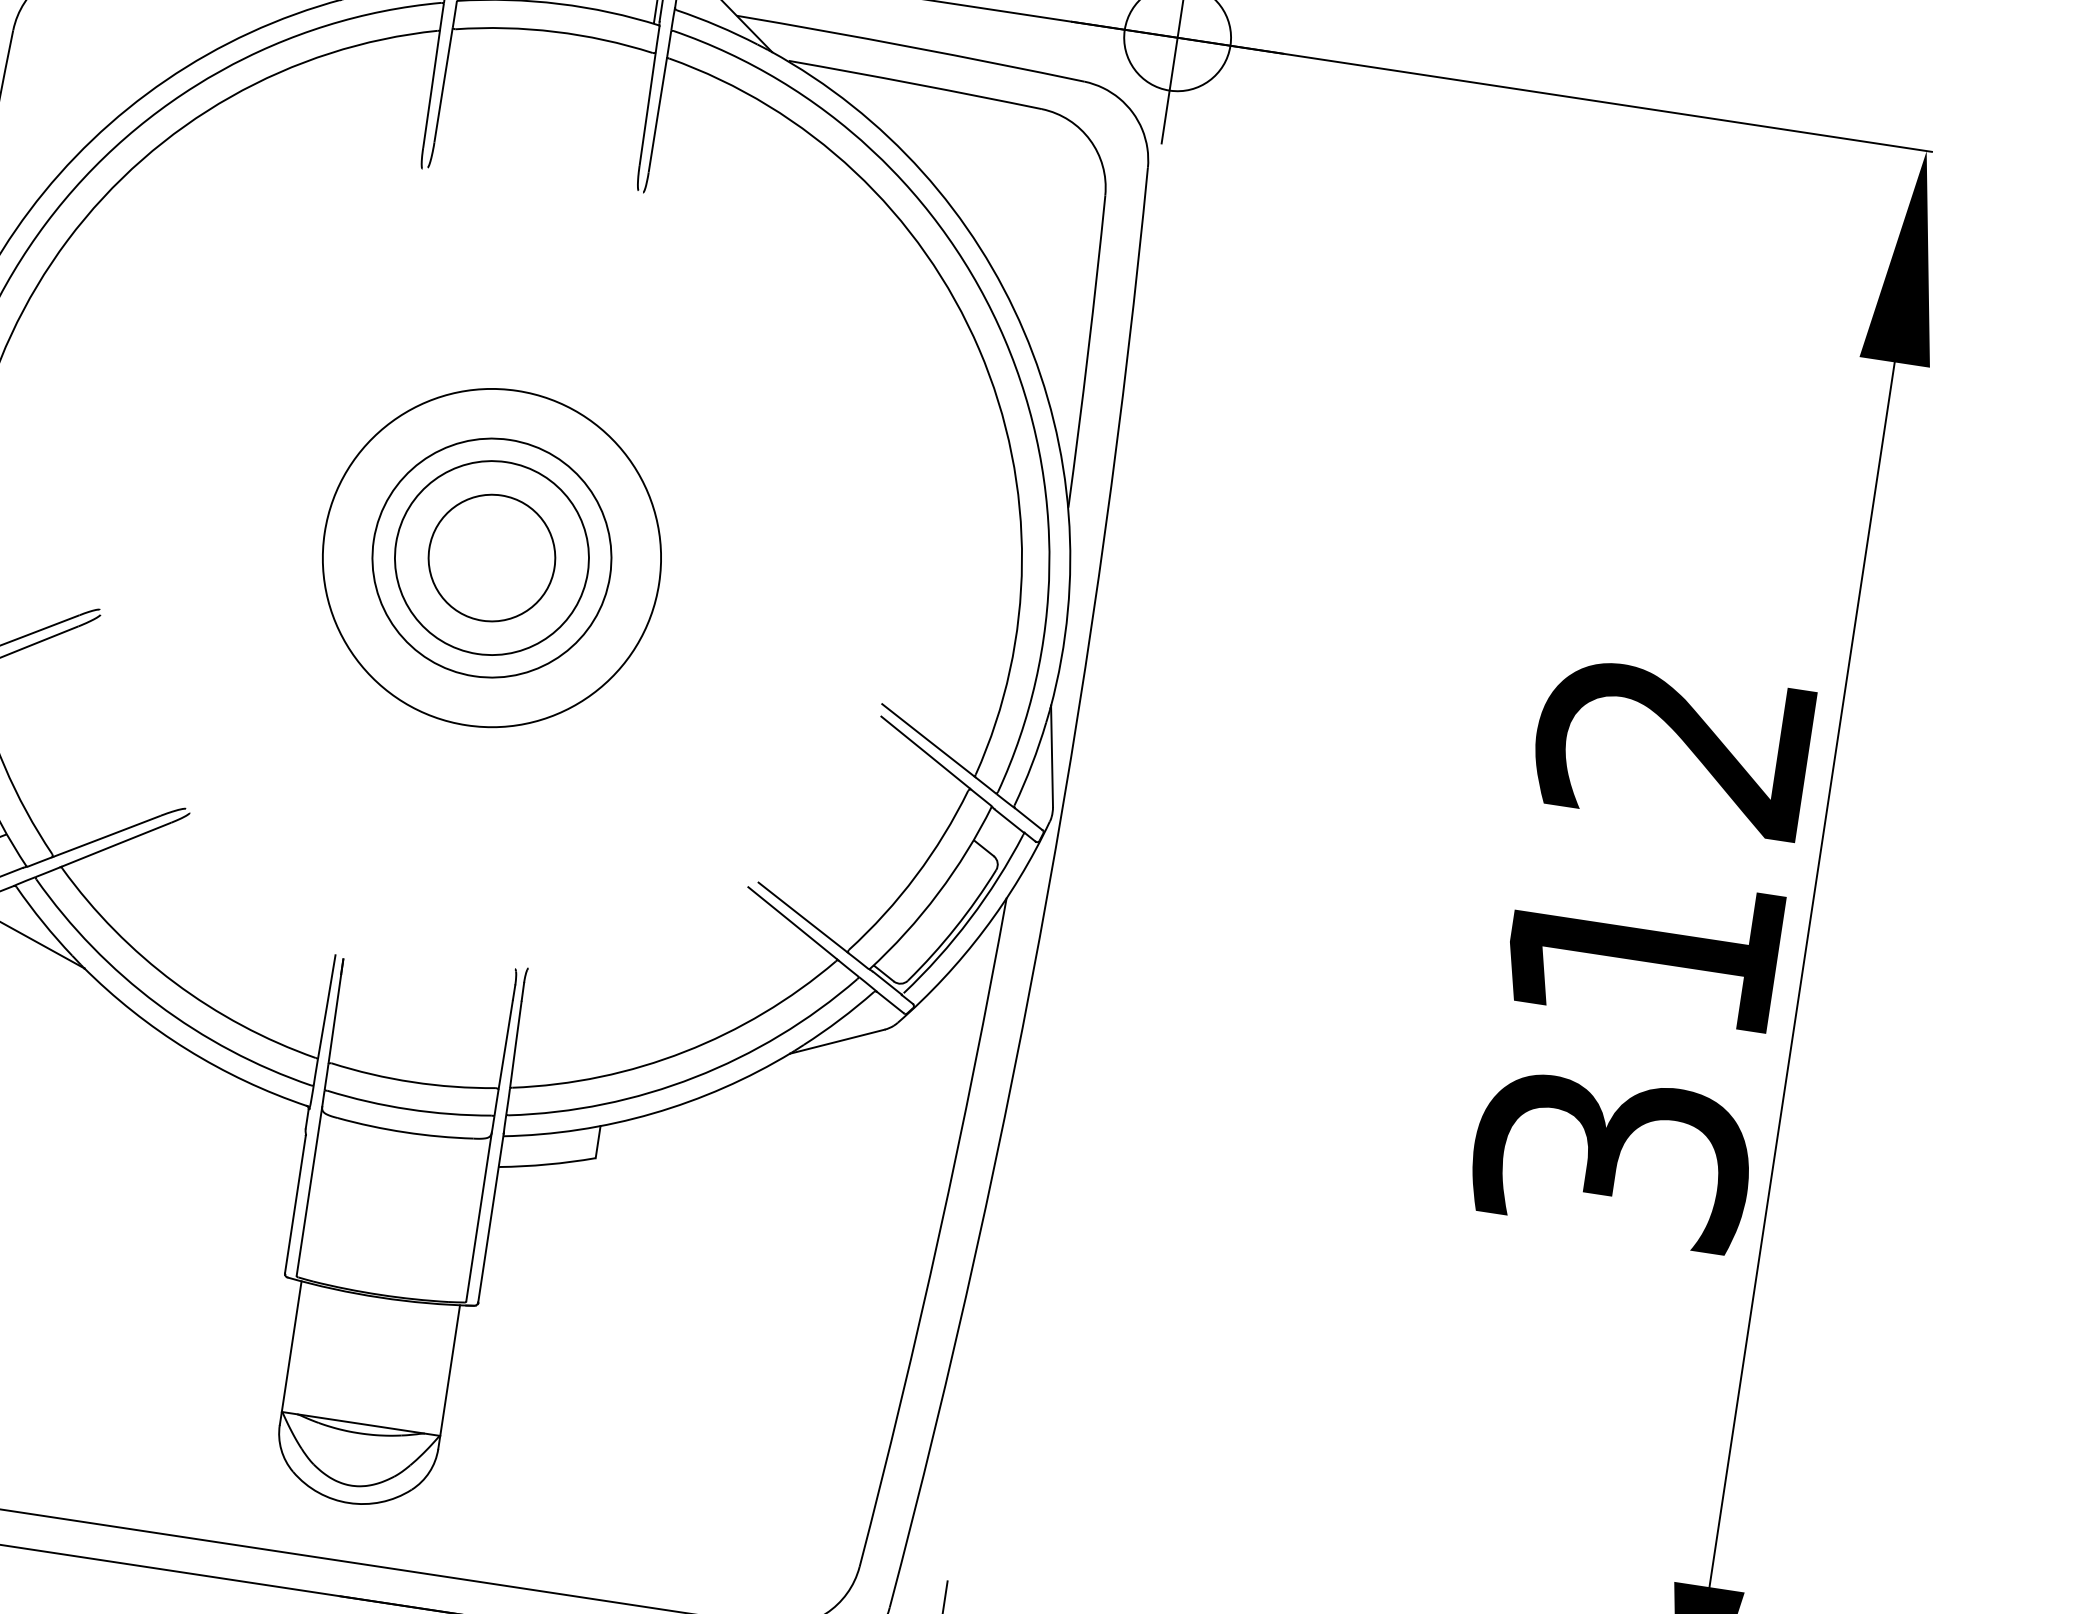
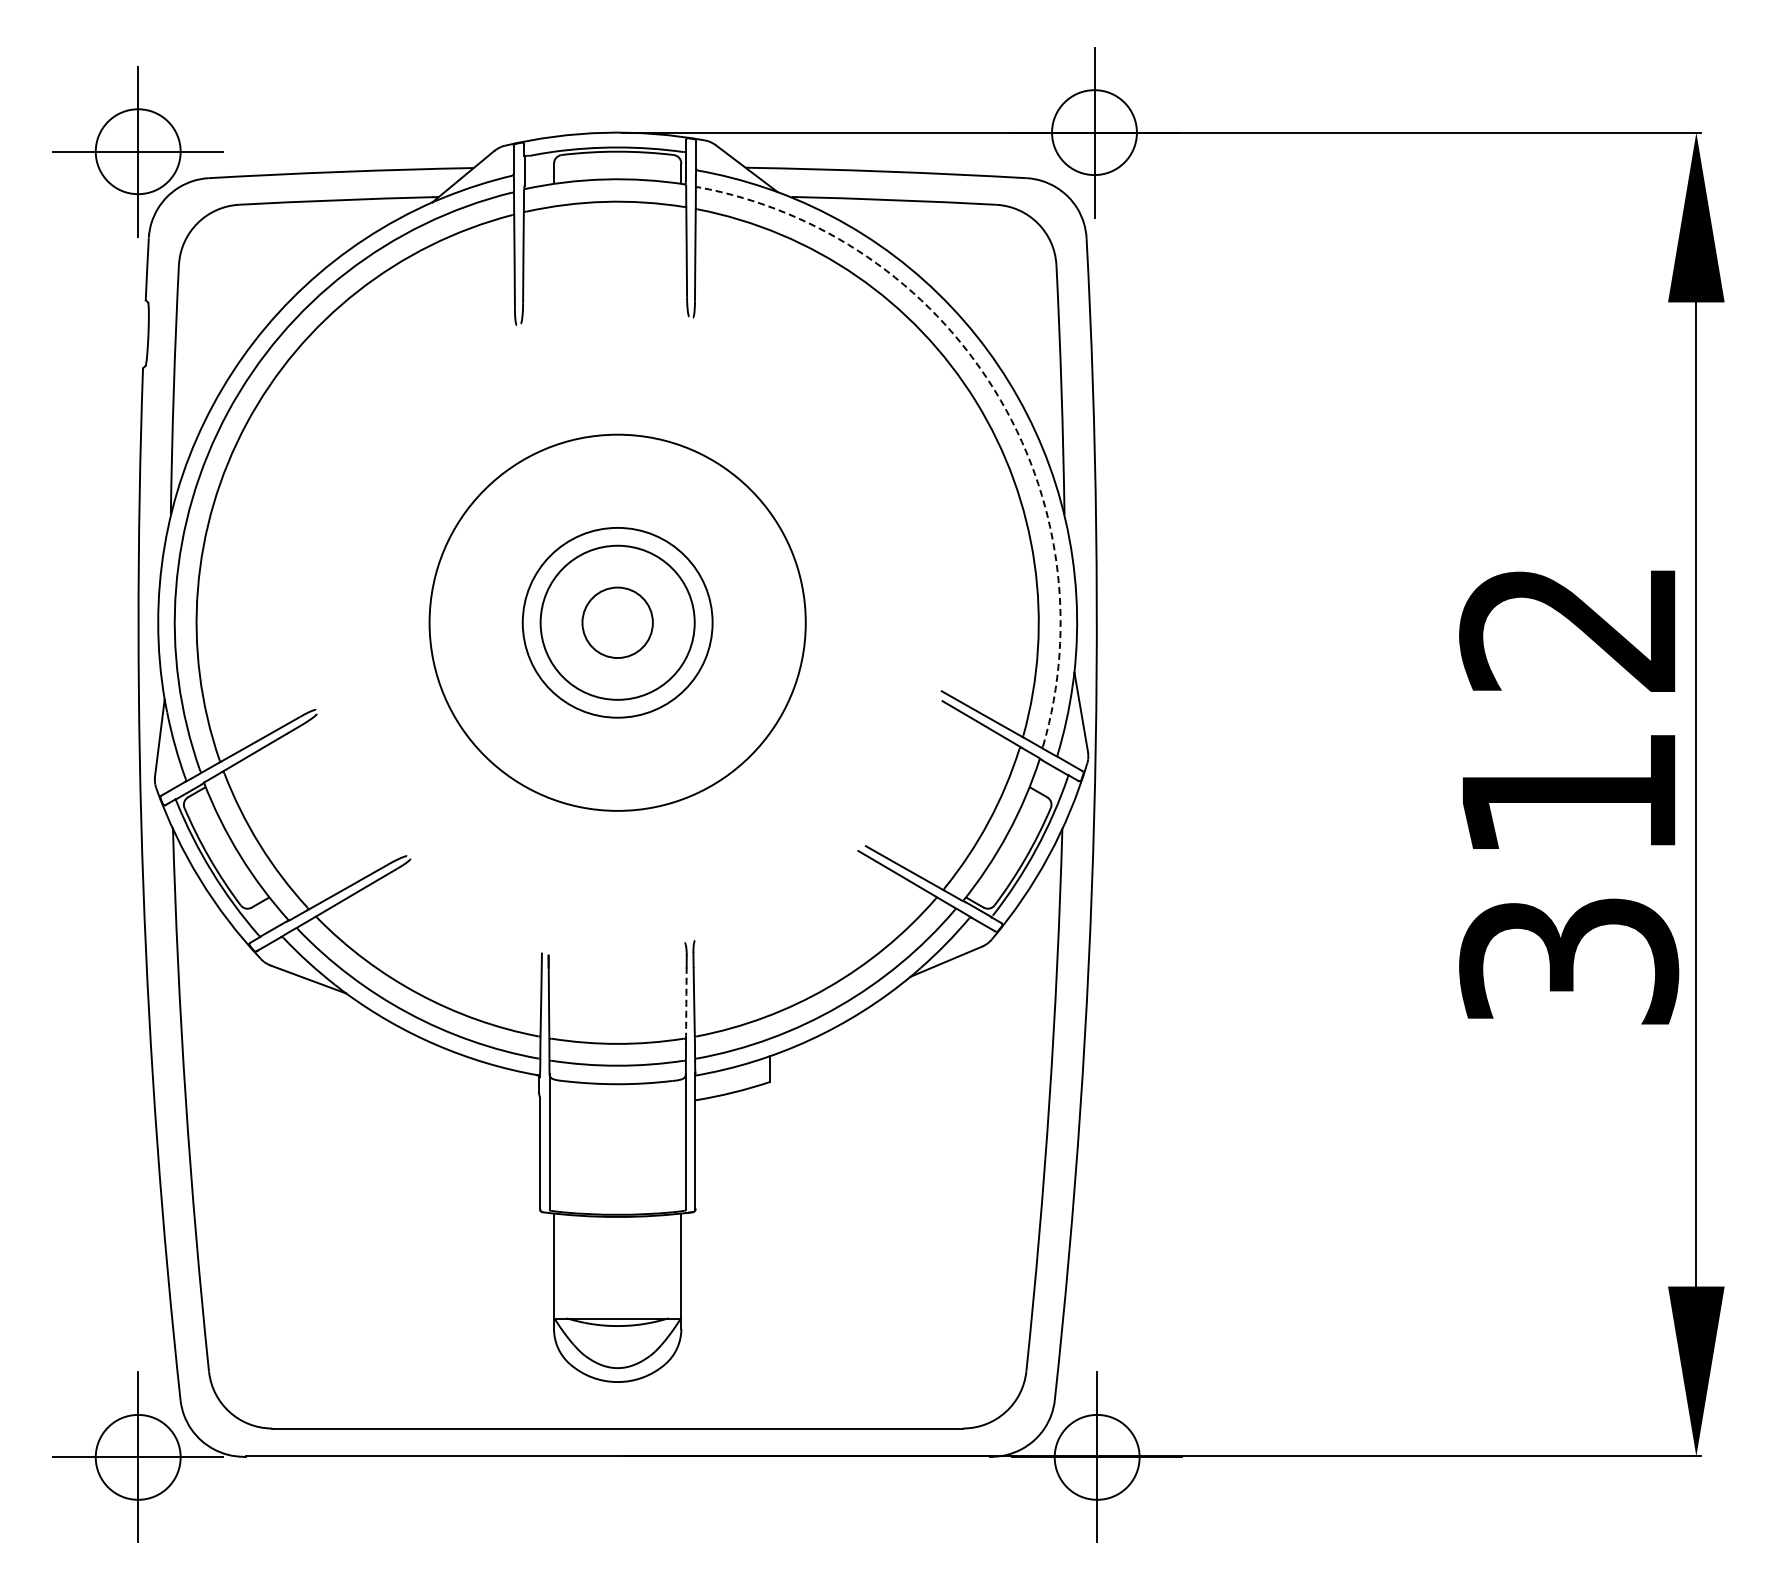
arc: (1004, 339) -> (994, 390), solid -> dashed
circle: (491, 557) -> (617, 622), size x0.7
circle: (491, 557) -> (617, 622), size x1.4
arc: (505, 1044) -> (686, 1003), solid -> dashed

